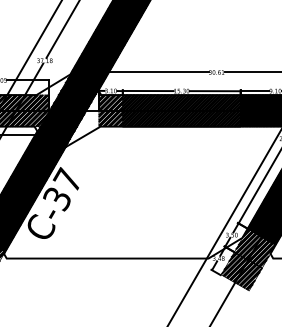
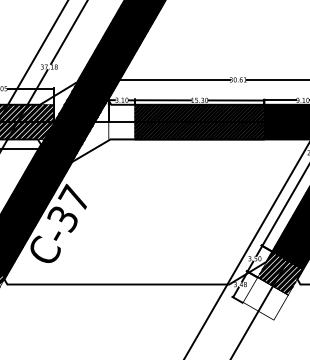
hatch: (110, 110) -> (121, 121), removed
hatch: (241, 271) -> (265, 298), removed

